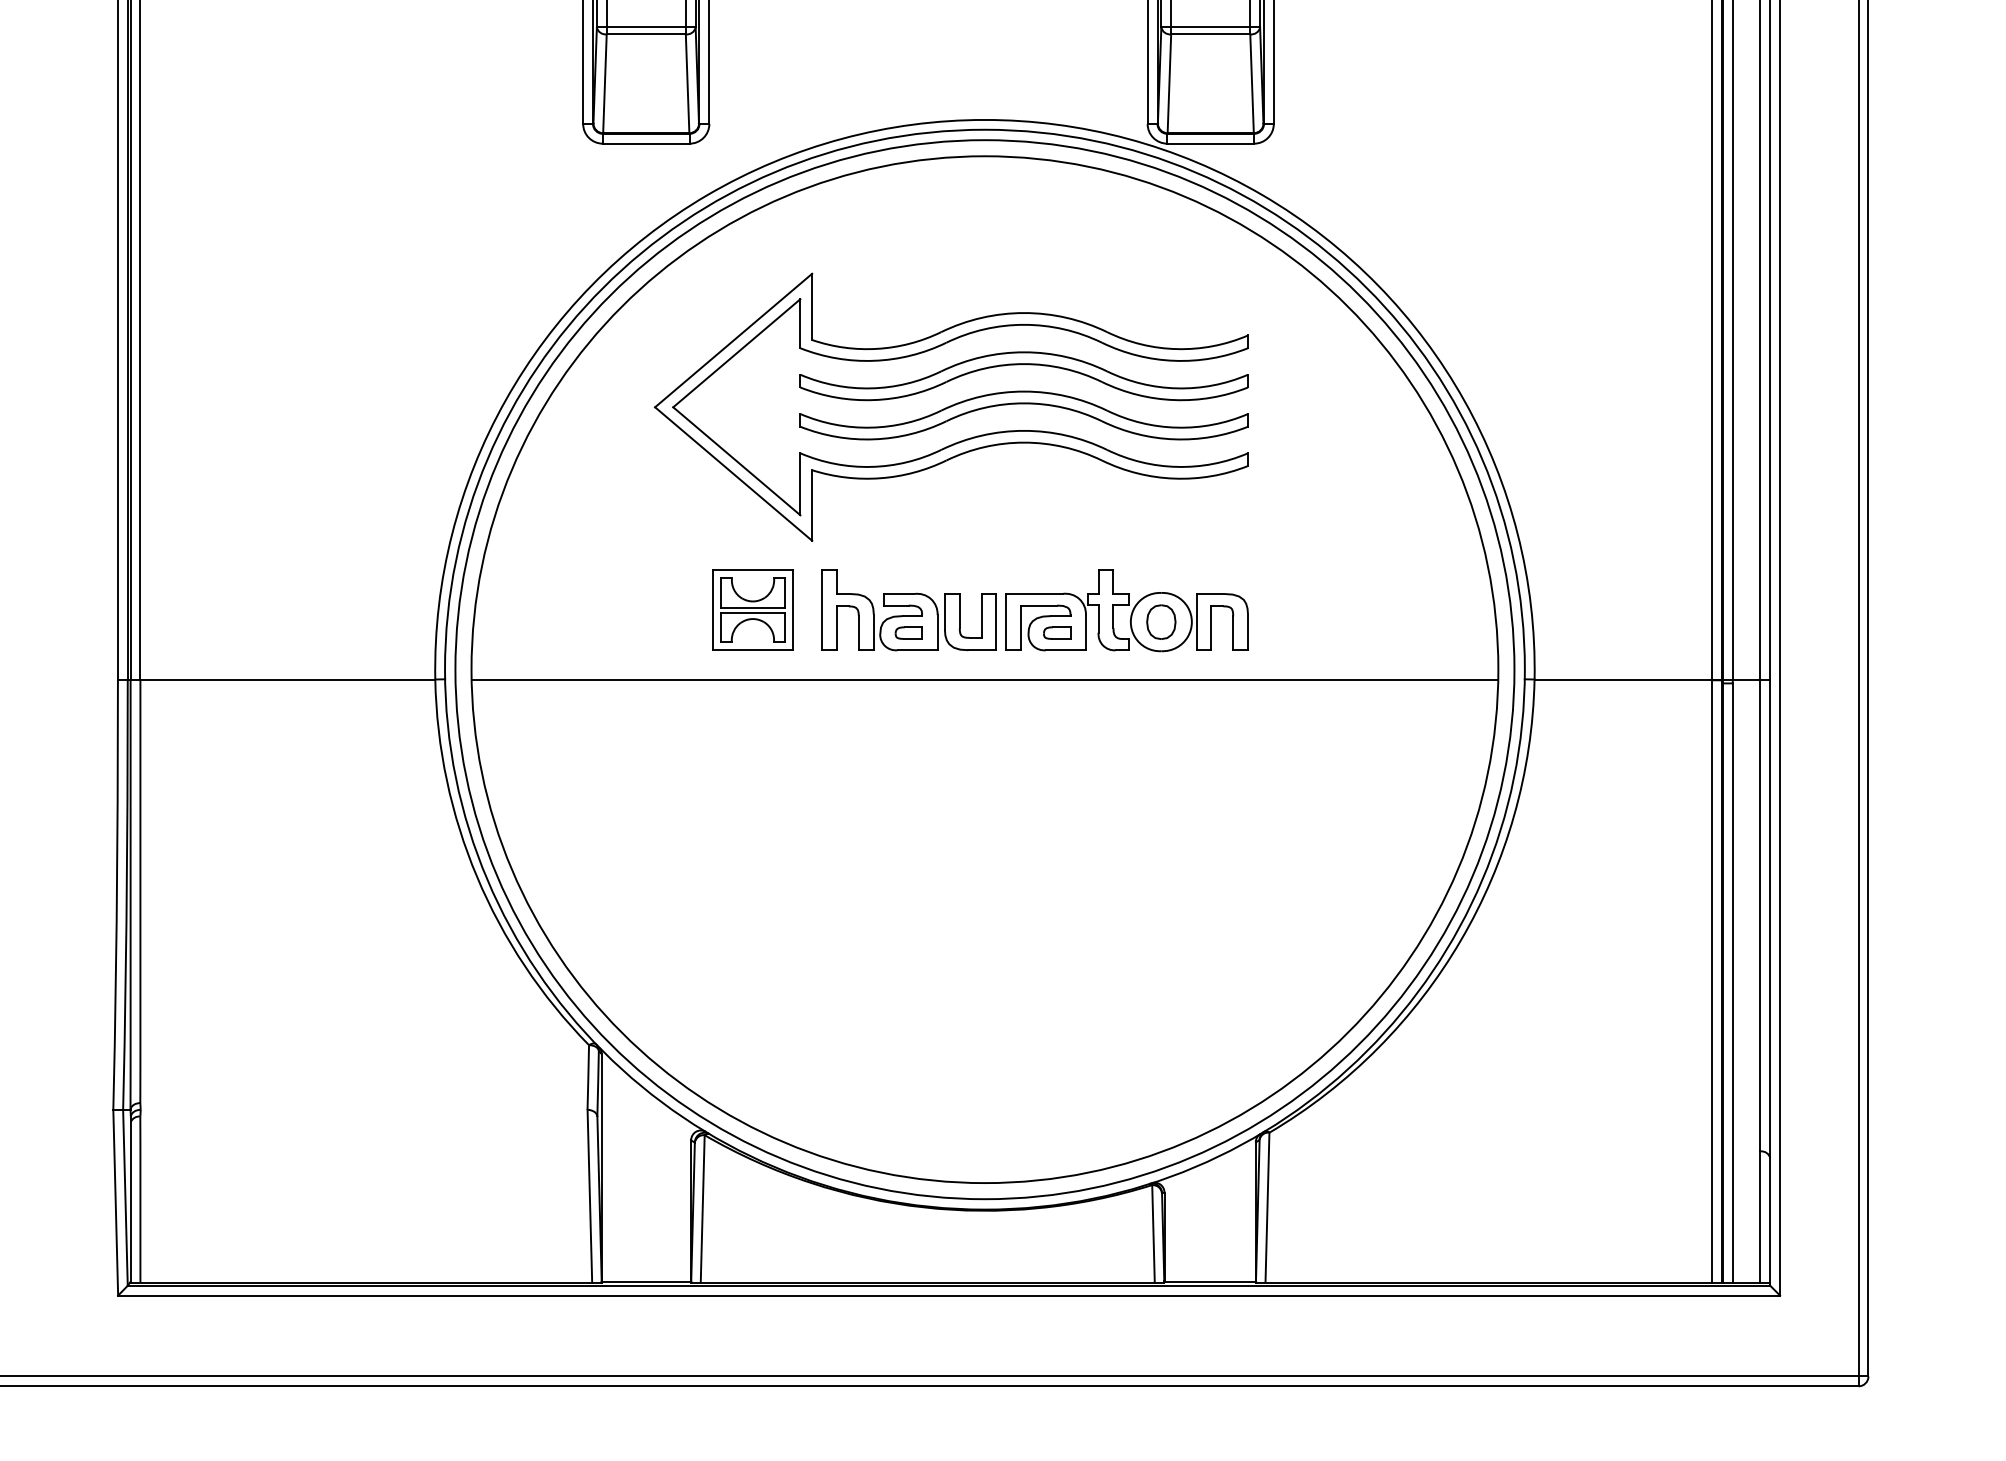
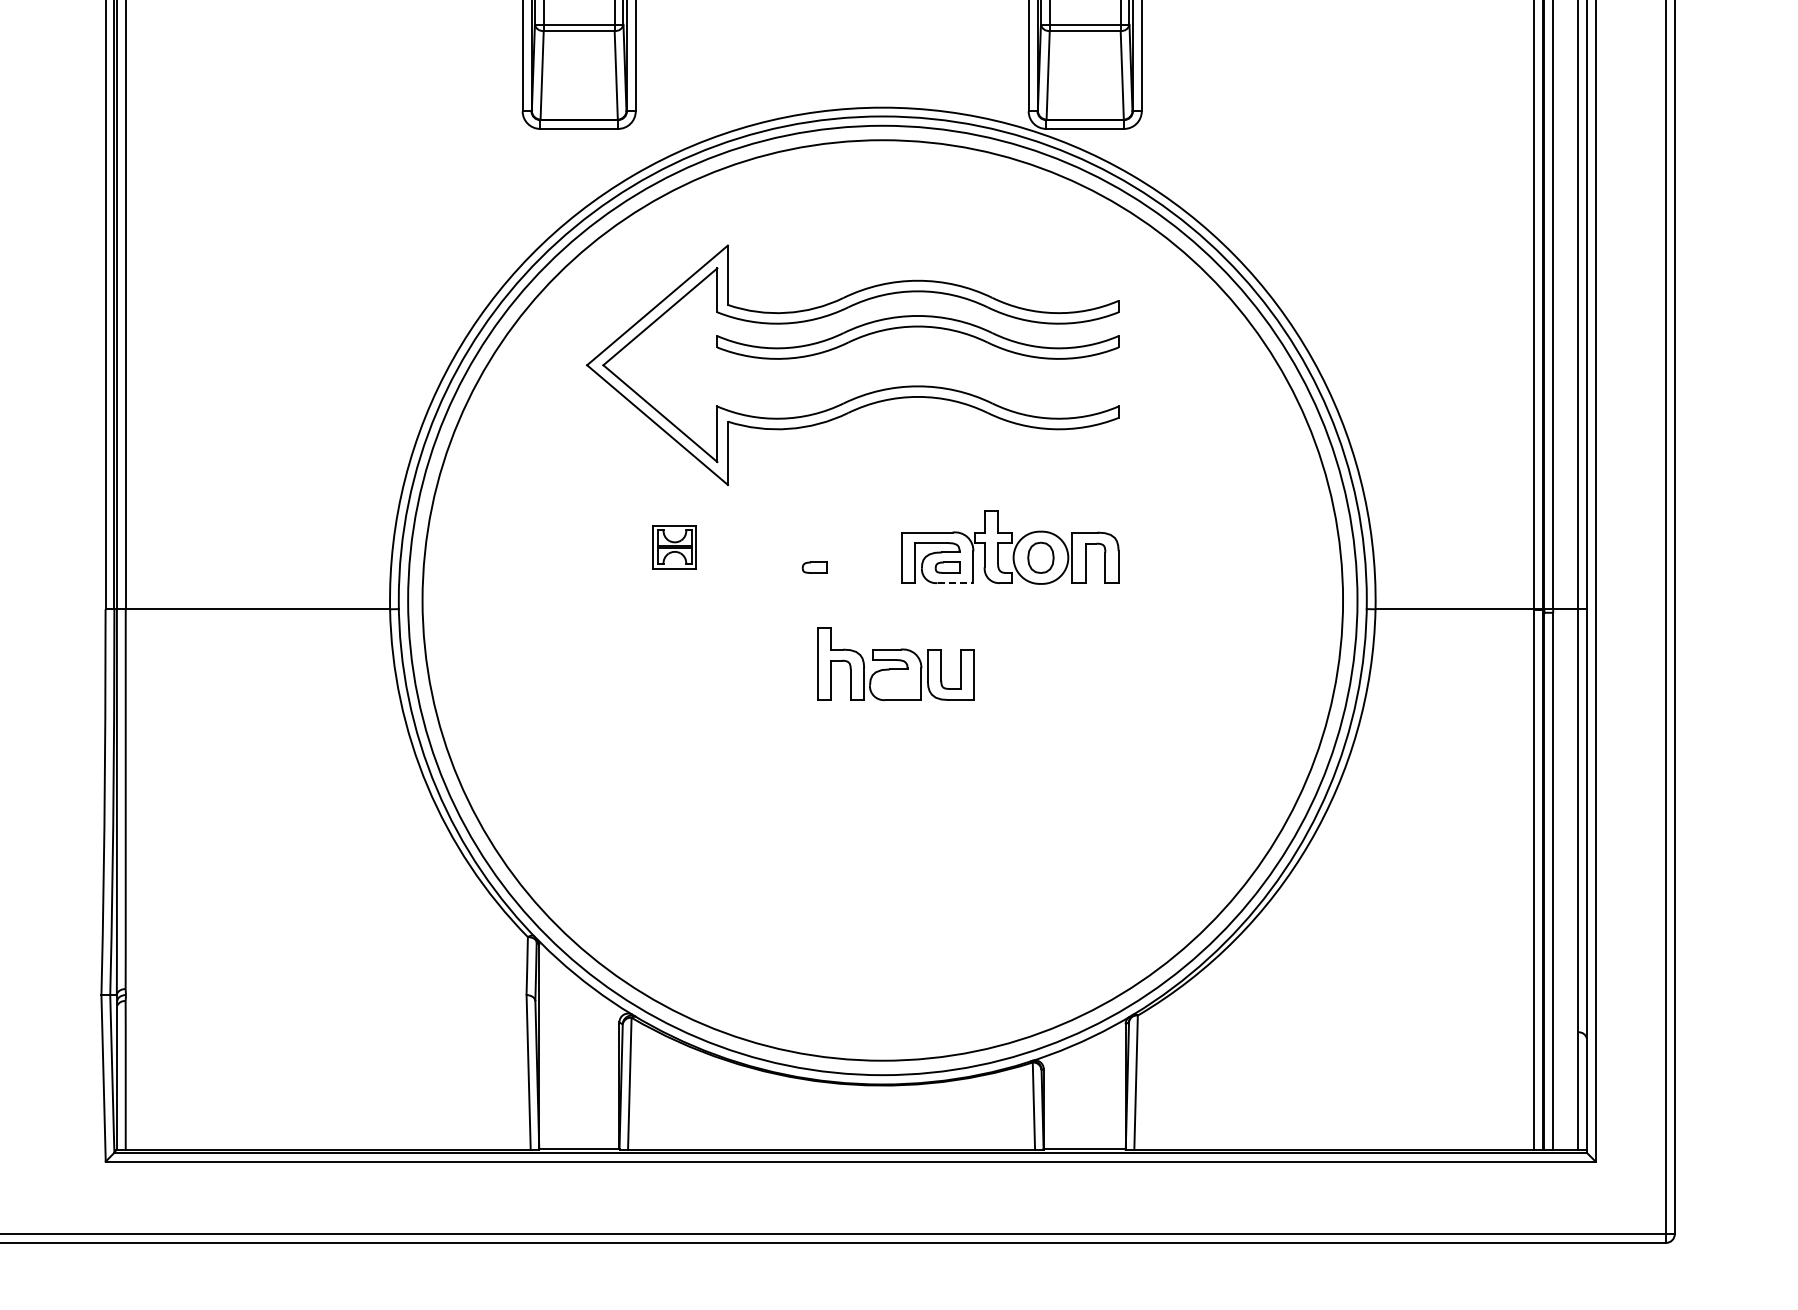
part: (1023, 404) -> (917, 362), removed
part: (752, 609) -> (674, 546), size x0.6
part: (908, 609) -> (895, 663), moved
line: (1066, 650) -> (955, 583), solid -> dashed
line: (984, 679) -> (882, 609), removed

